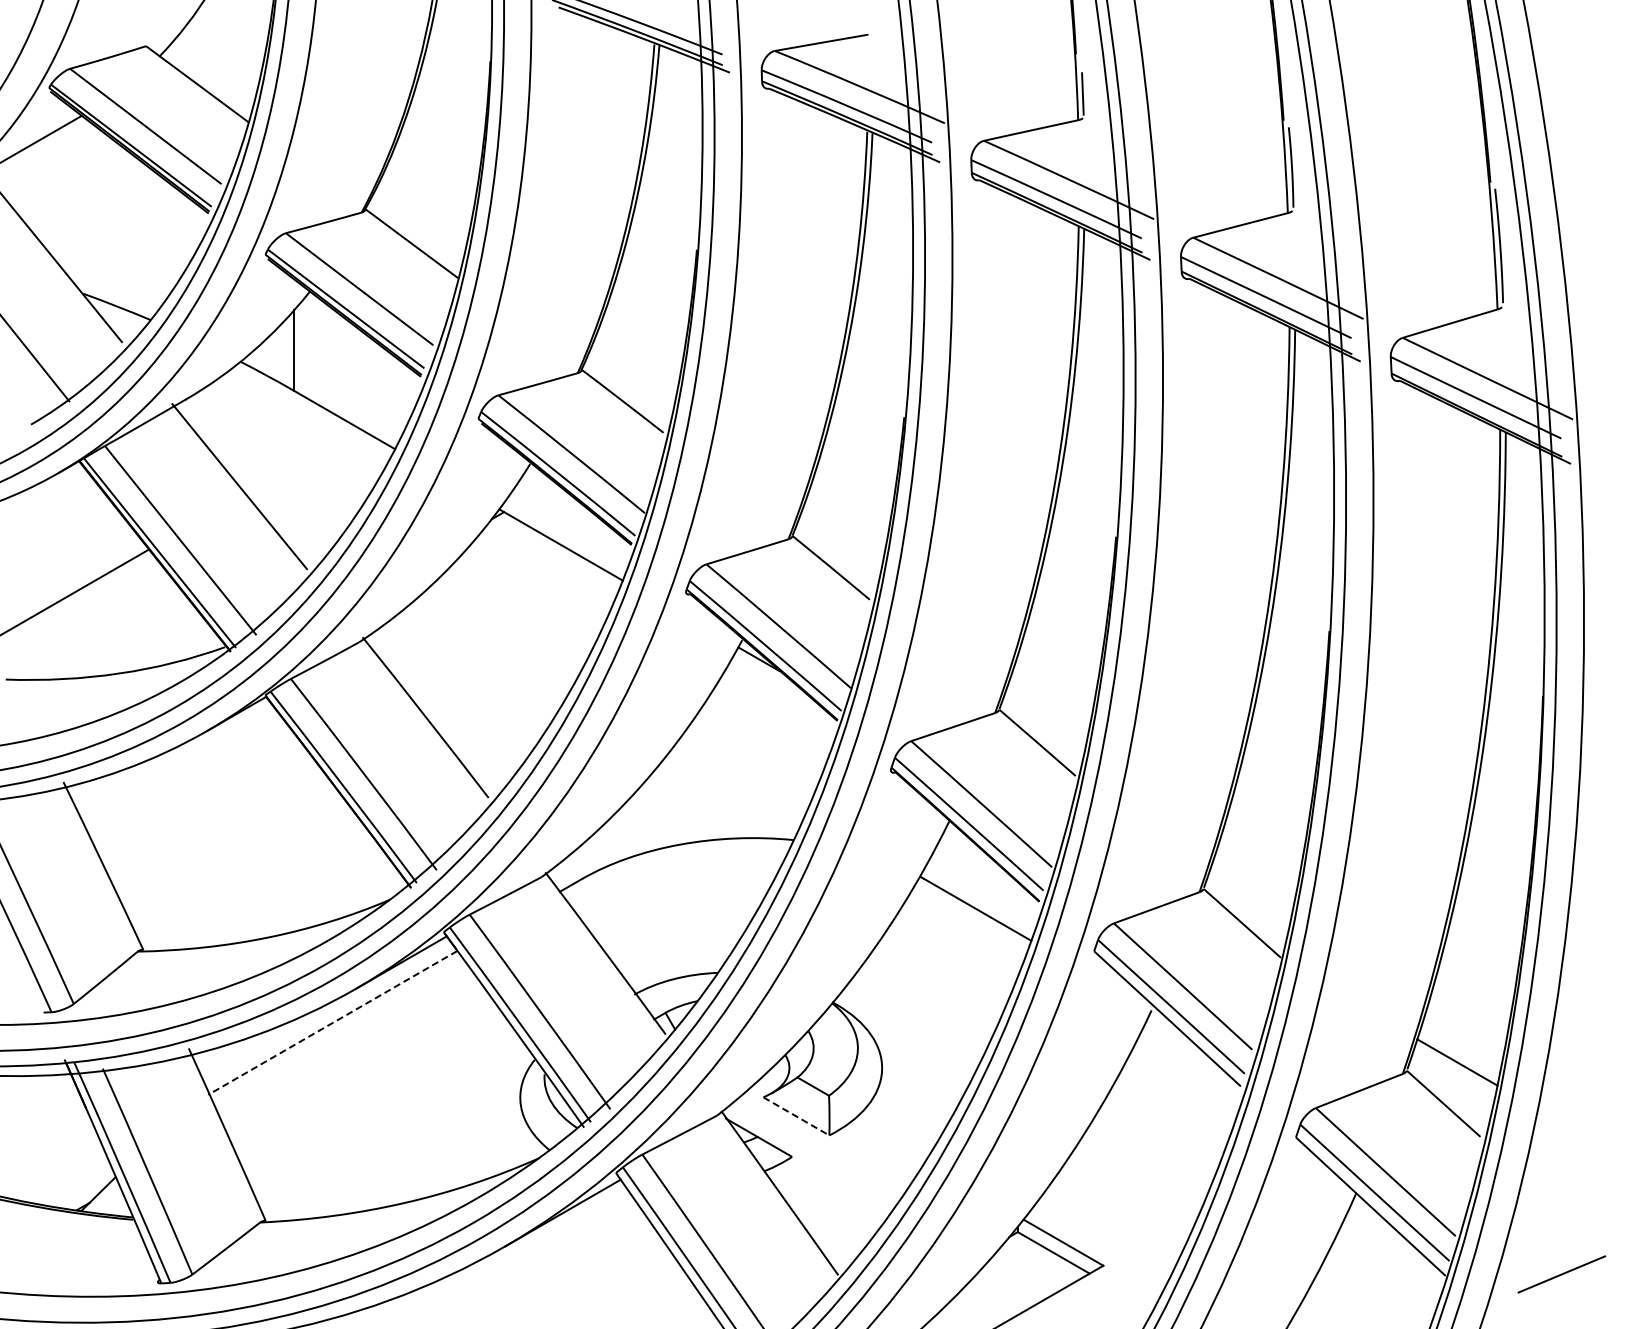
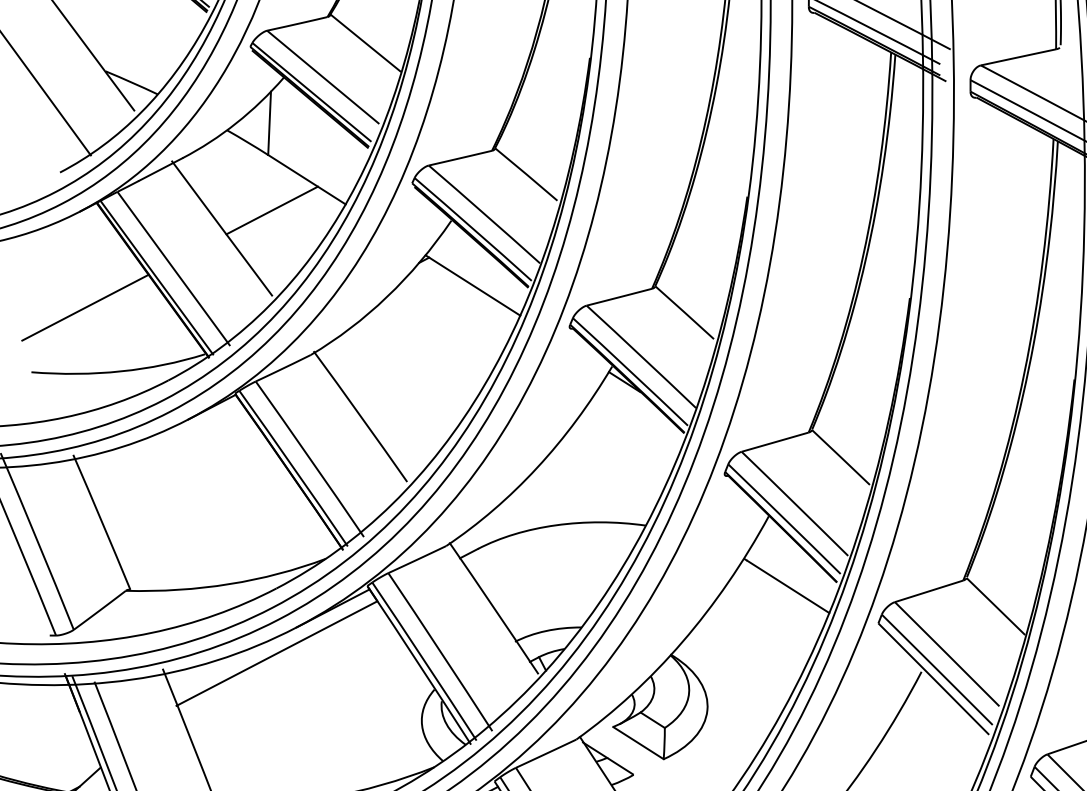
line: (301, 460) -> (271, 210), added
line: (332, 1022) -> (276, 653), dashed -> solid
line: (796, 1116) -> (638, 743), dashed -> solid

